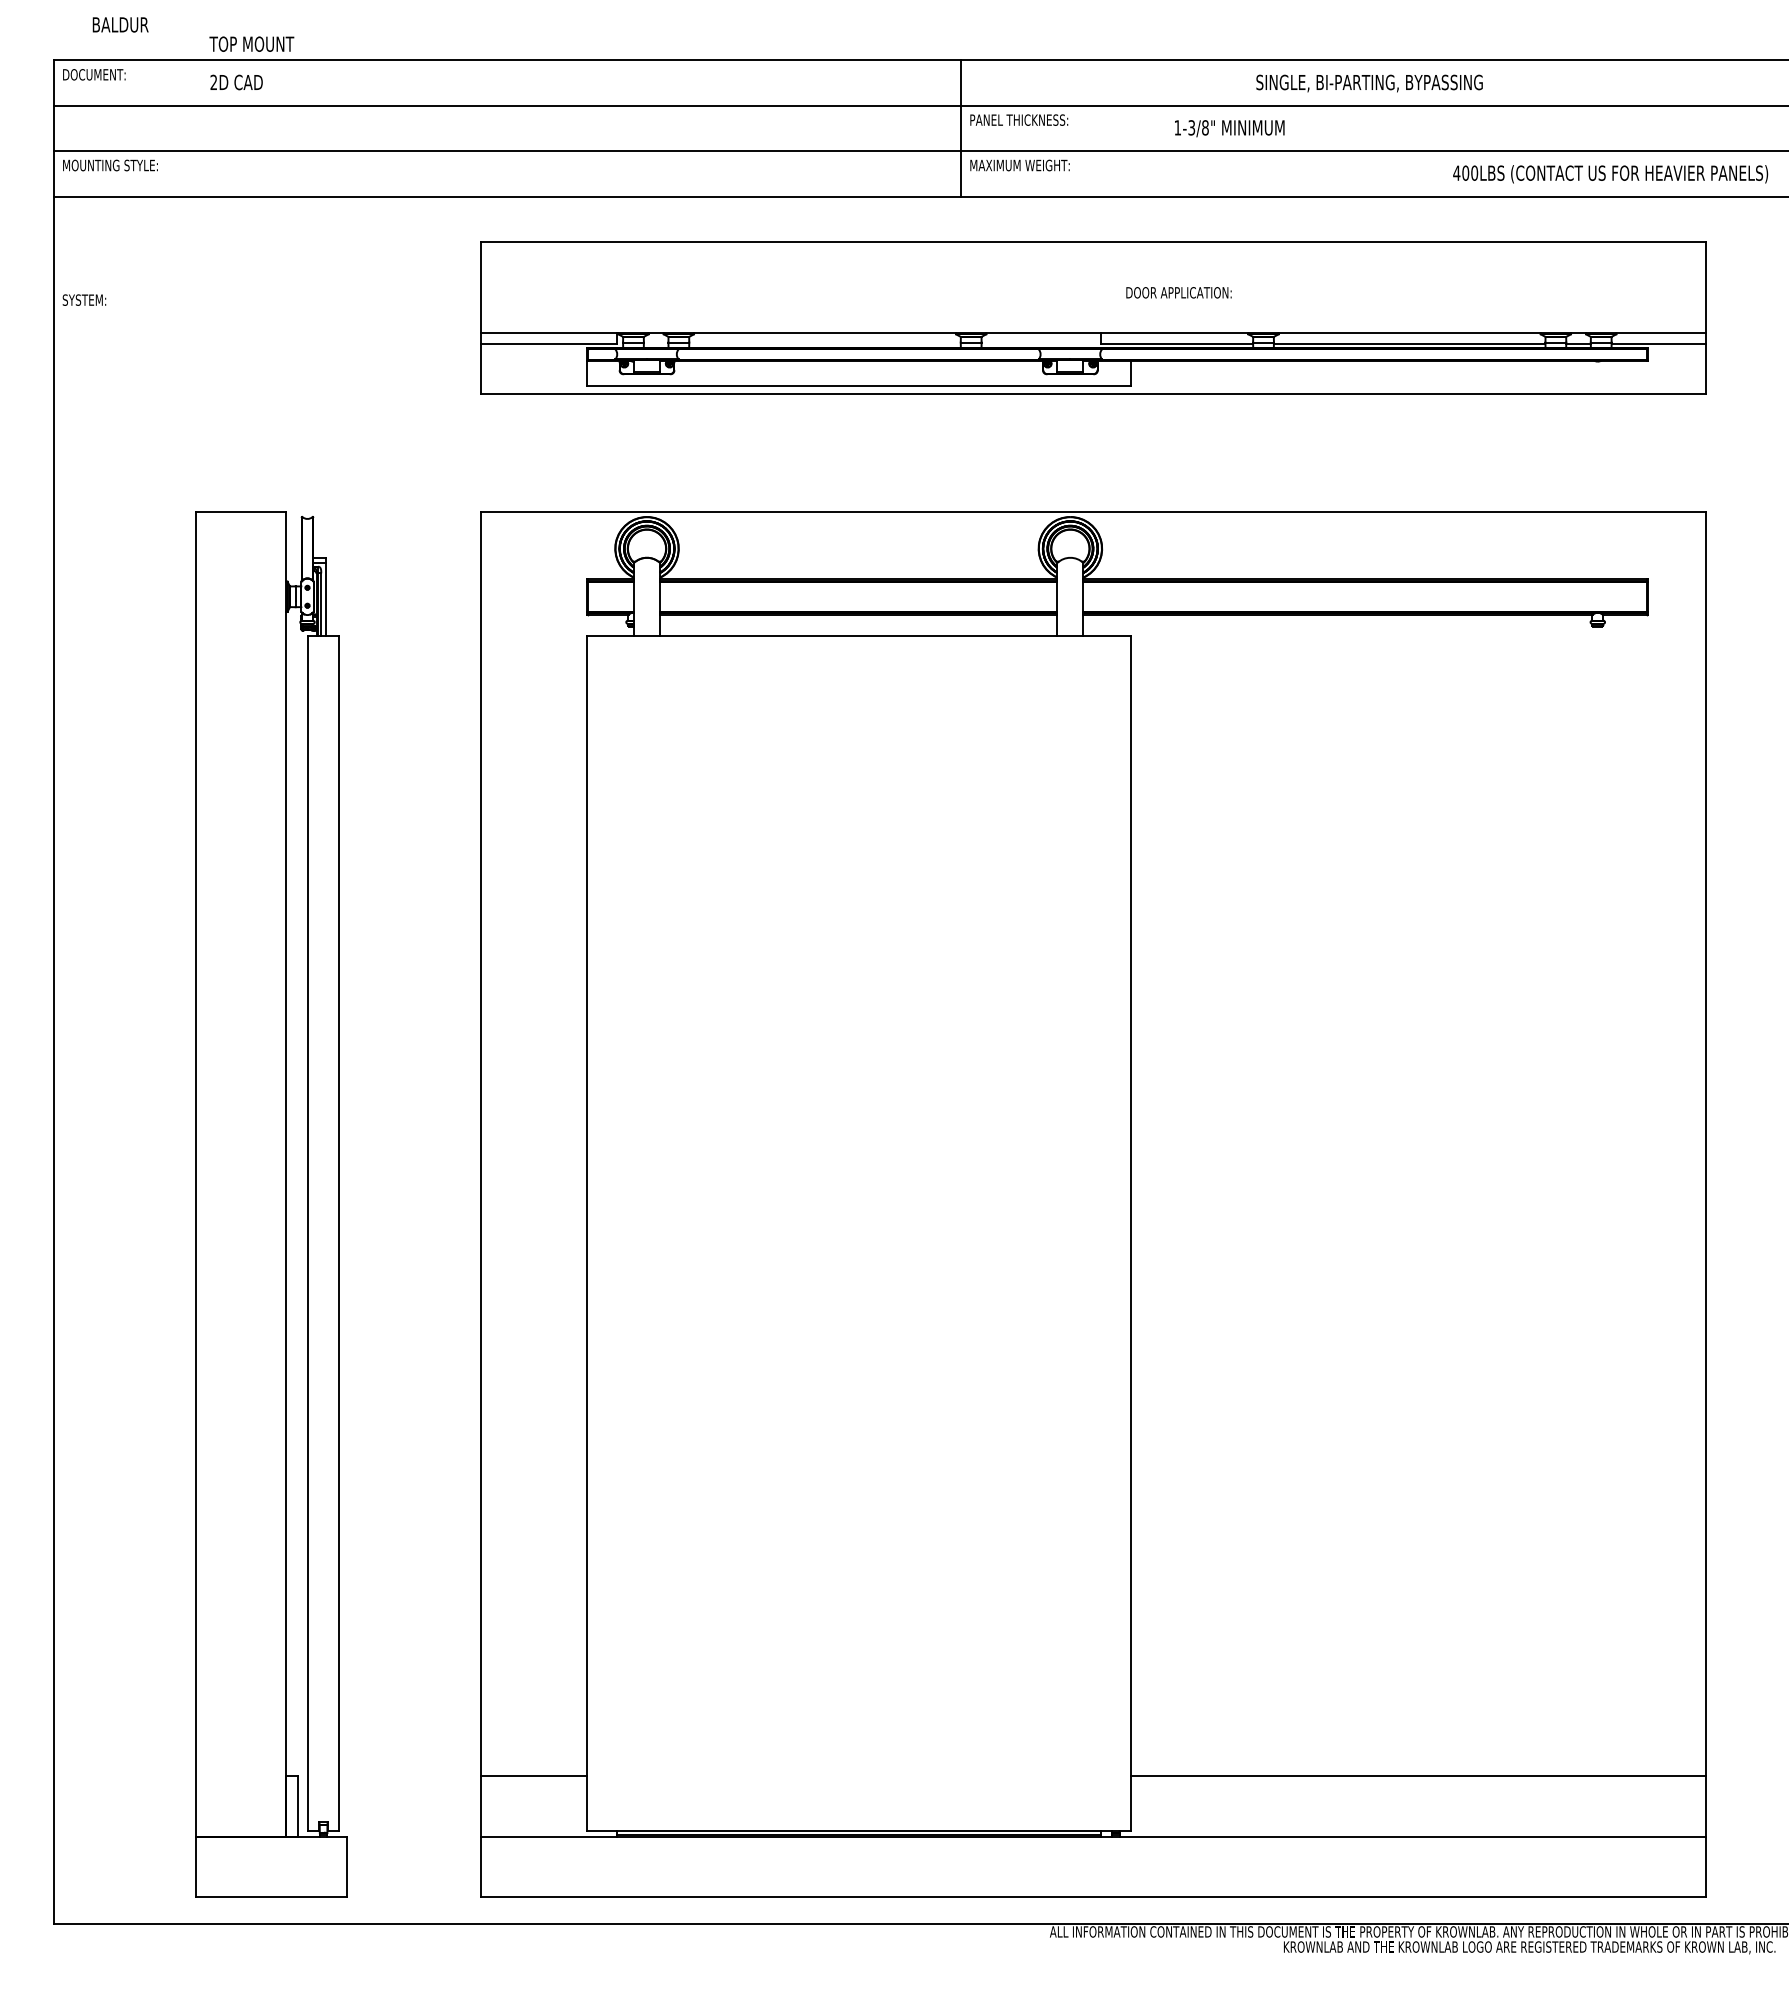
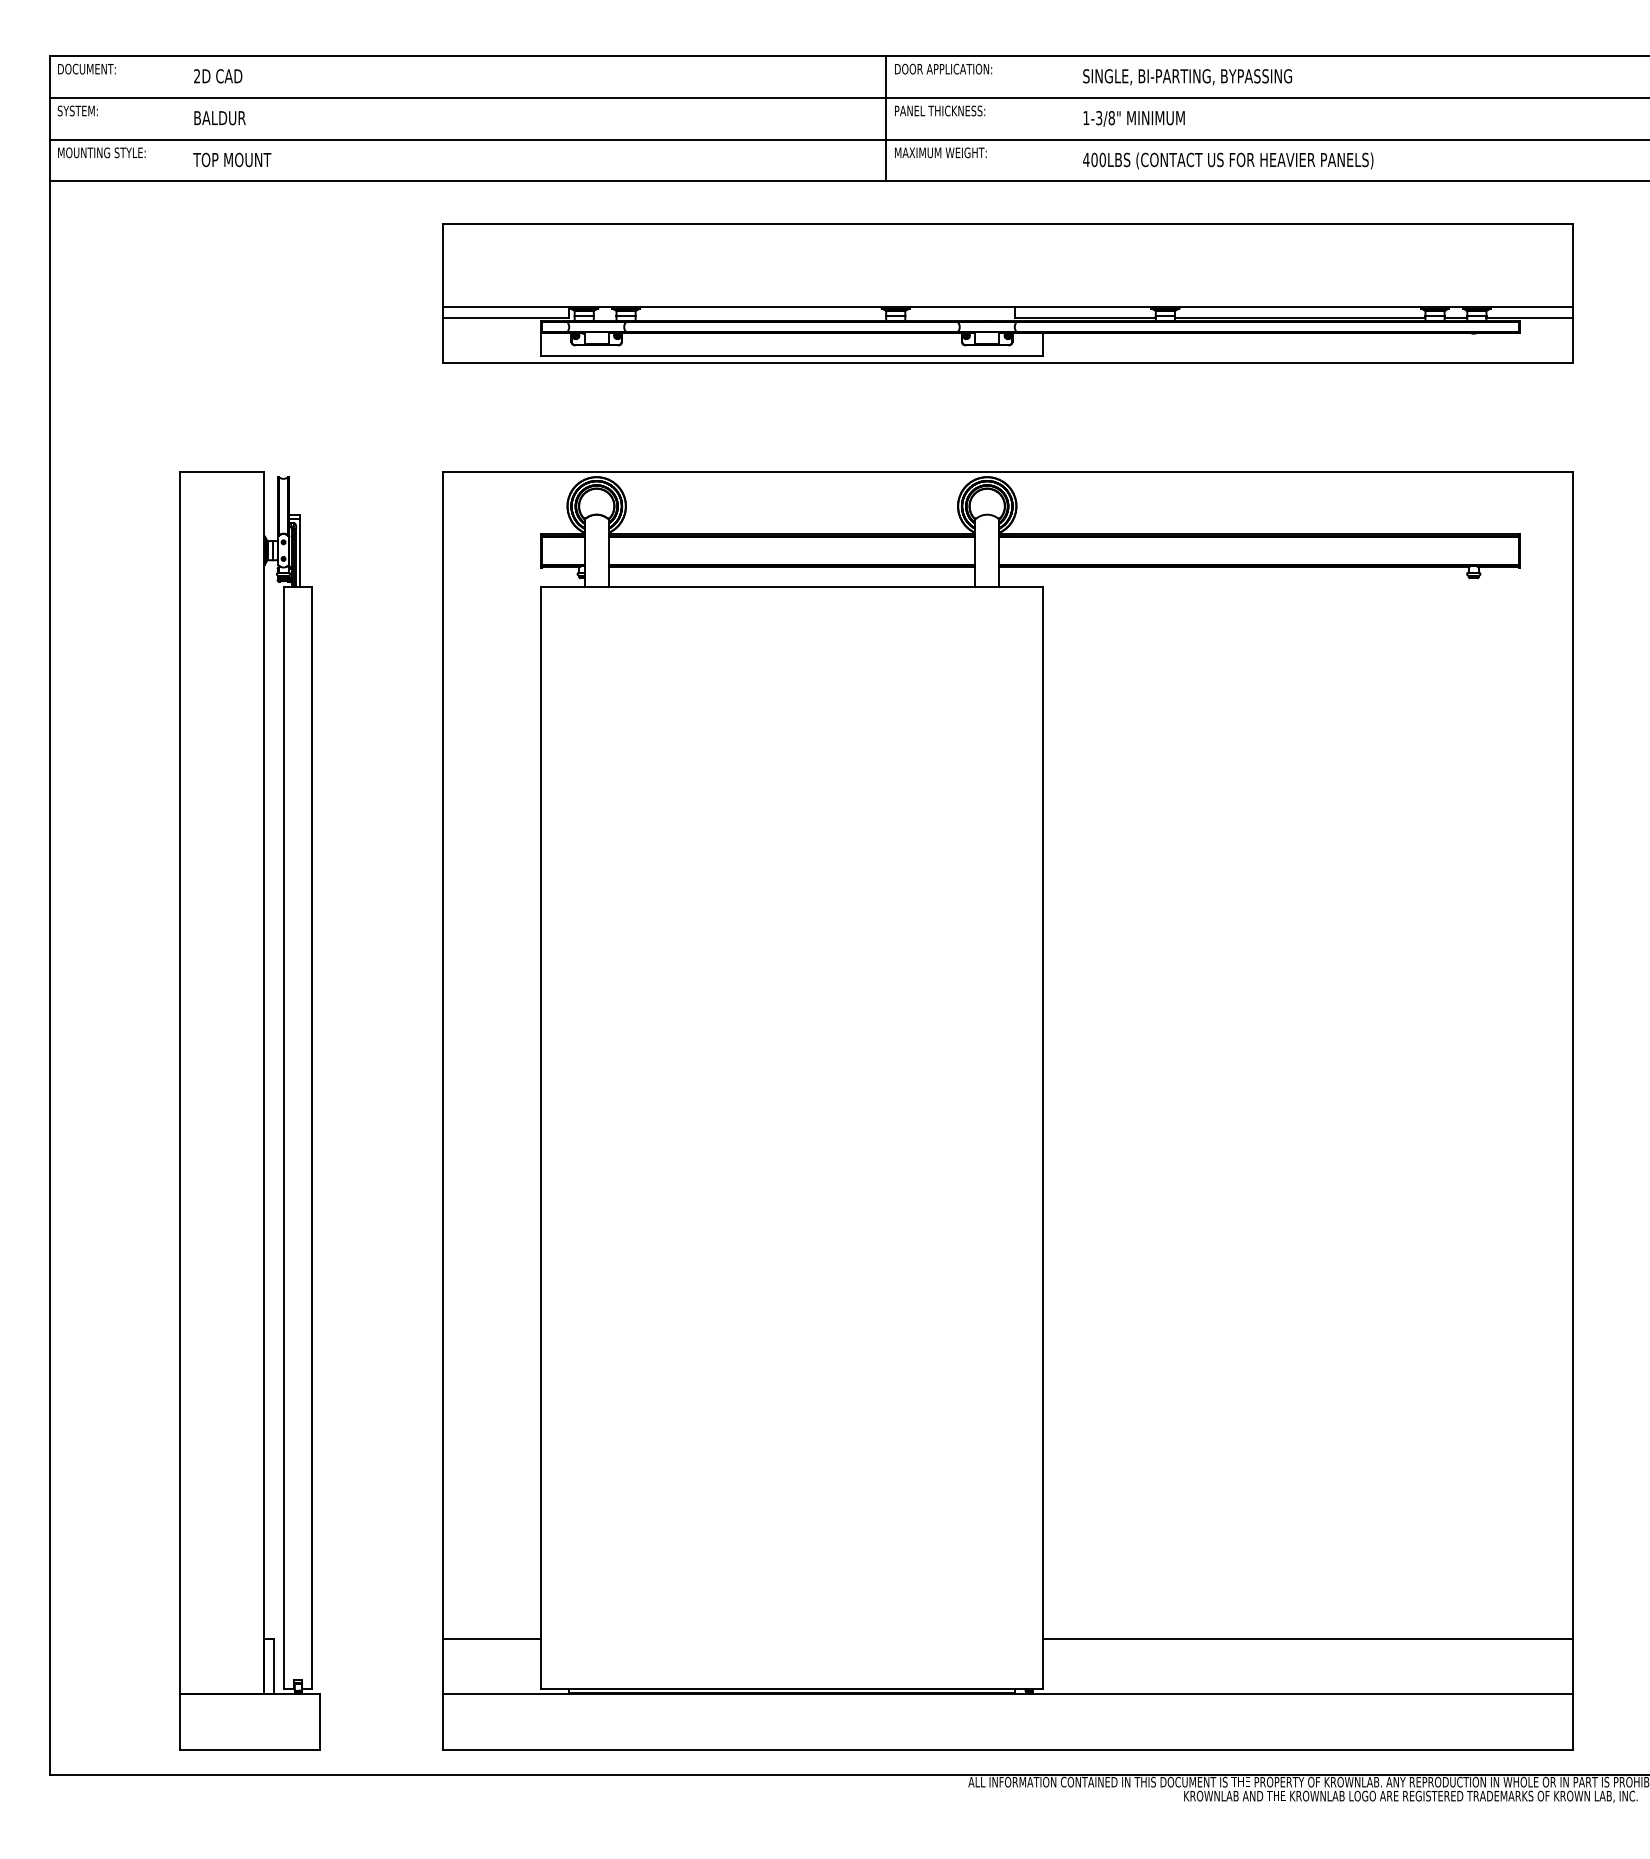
text: (120, 24) -> (219, 117), moved
text: (251, 43) -> (231, 159), moved
text: (1369, 83) -> (1187, 77), moved
text: (1610, 174) -> (1228, 161), moved
text: (1178, 292) -> (943, 68), moved
text: (84, 299) -> (77, 110), moved

